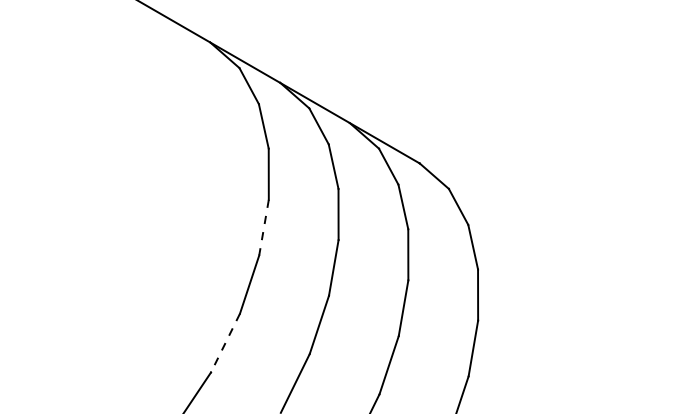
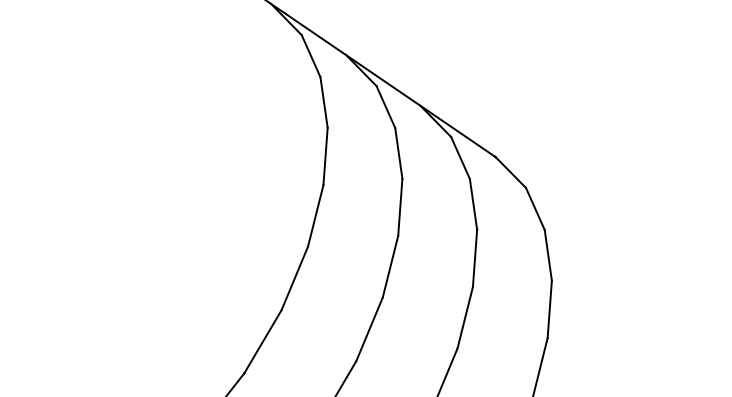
line: (263, 228) -> (315, 216), dashed -> solid
line: (225, 343) -> (262, 342), dashed -> solid

